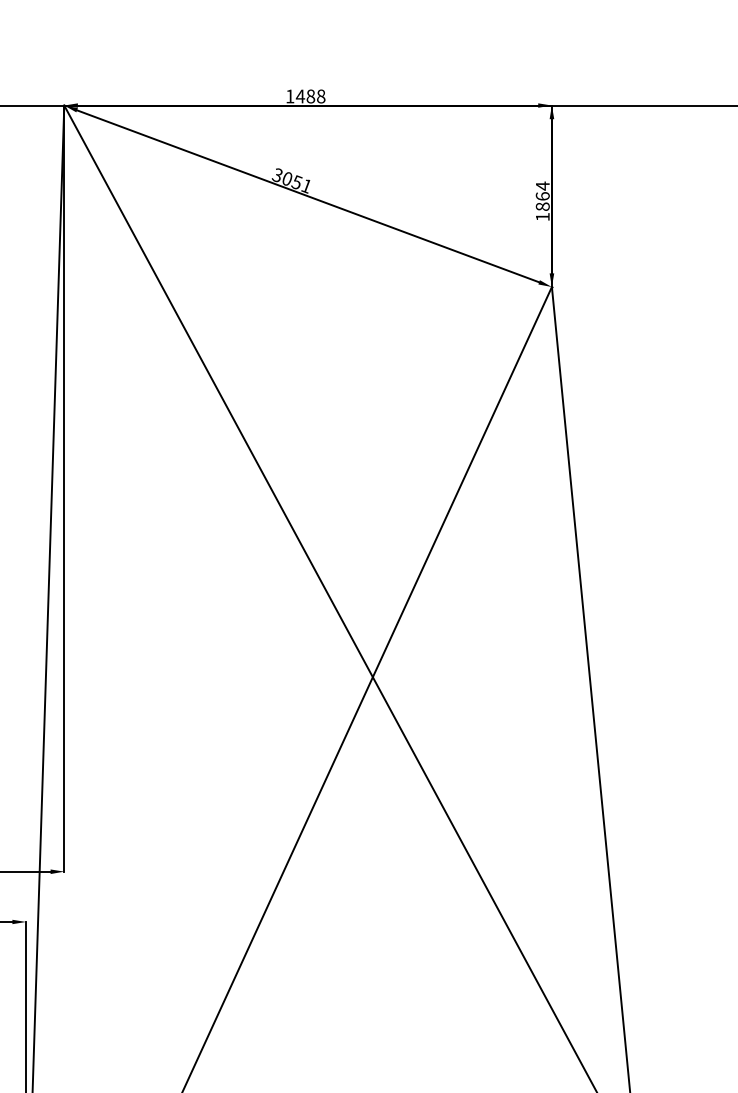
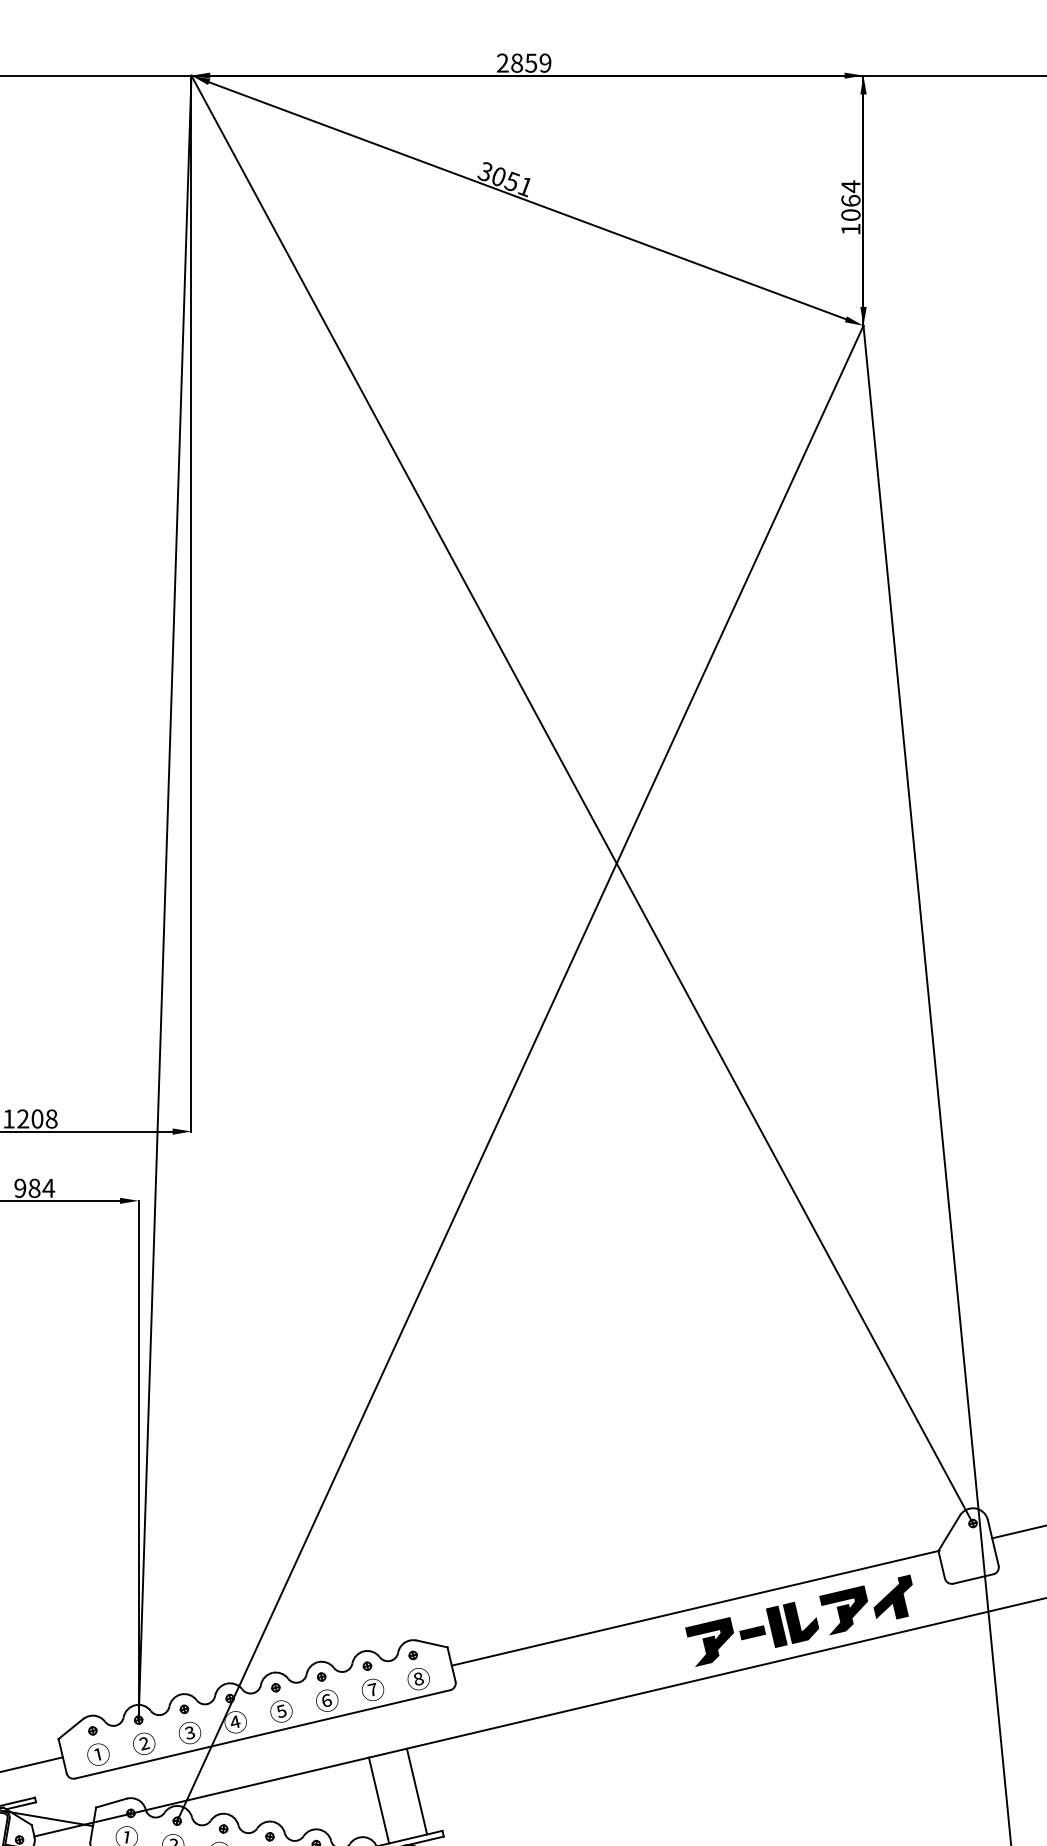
text: (305, 96) -> (524, 62), 1488 -> 2859
text: (542, 206) -> (850, 214), 1864 -> 1064

